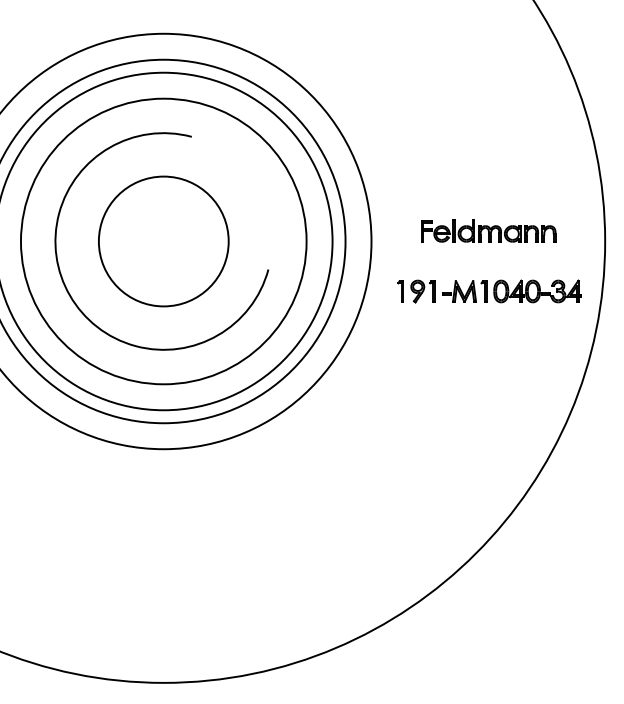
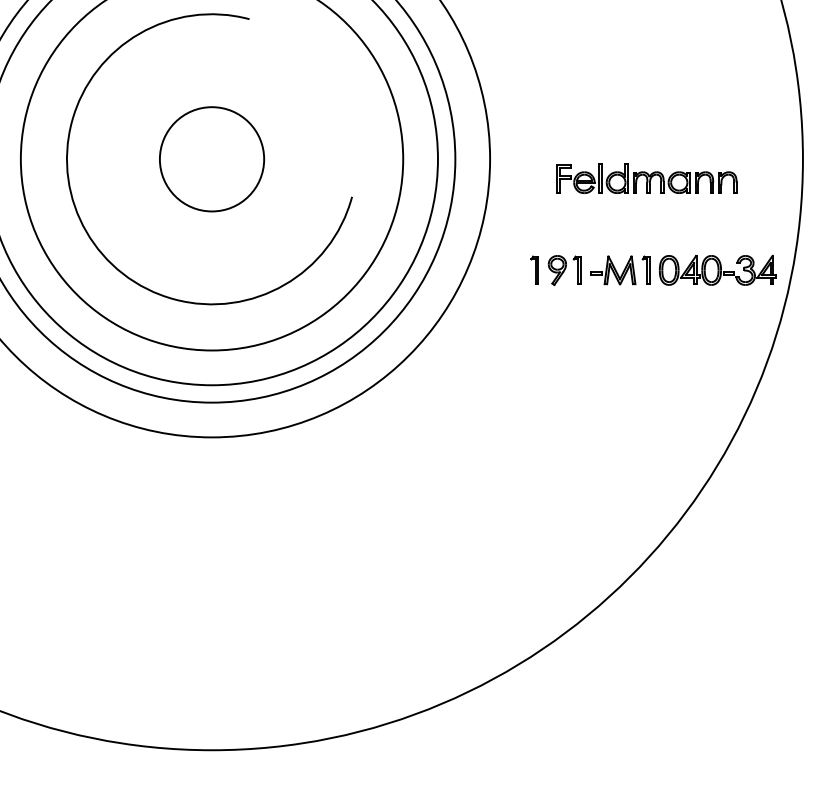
part: (488, 230) -> (646, 178), moved
circle: (163, 241) -> (211, 159), size x0.6
part: (489, 291) -> (653, 270), moved

